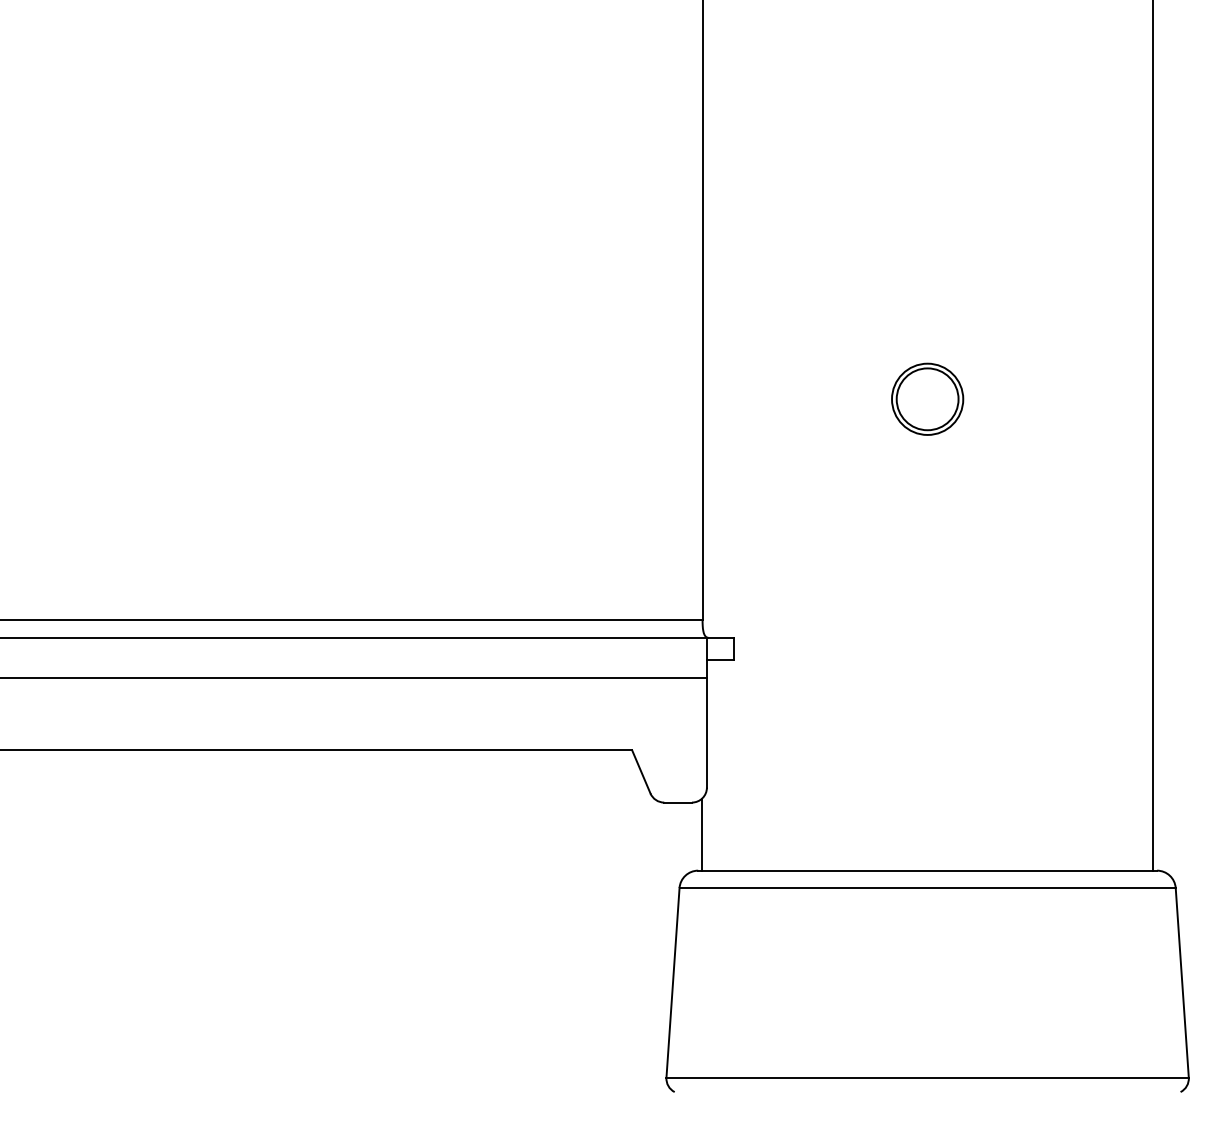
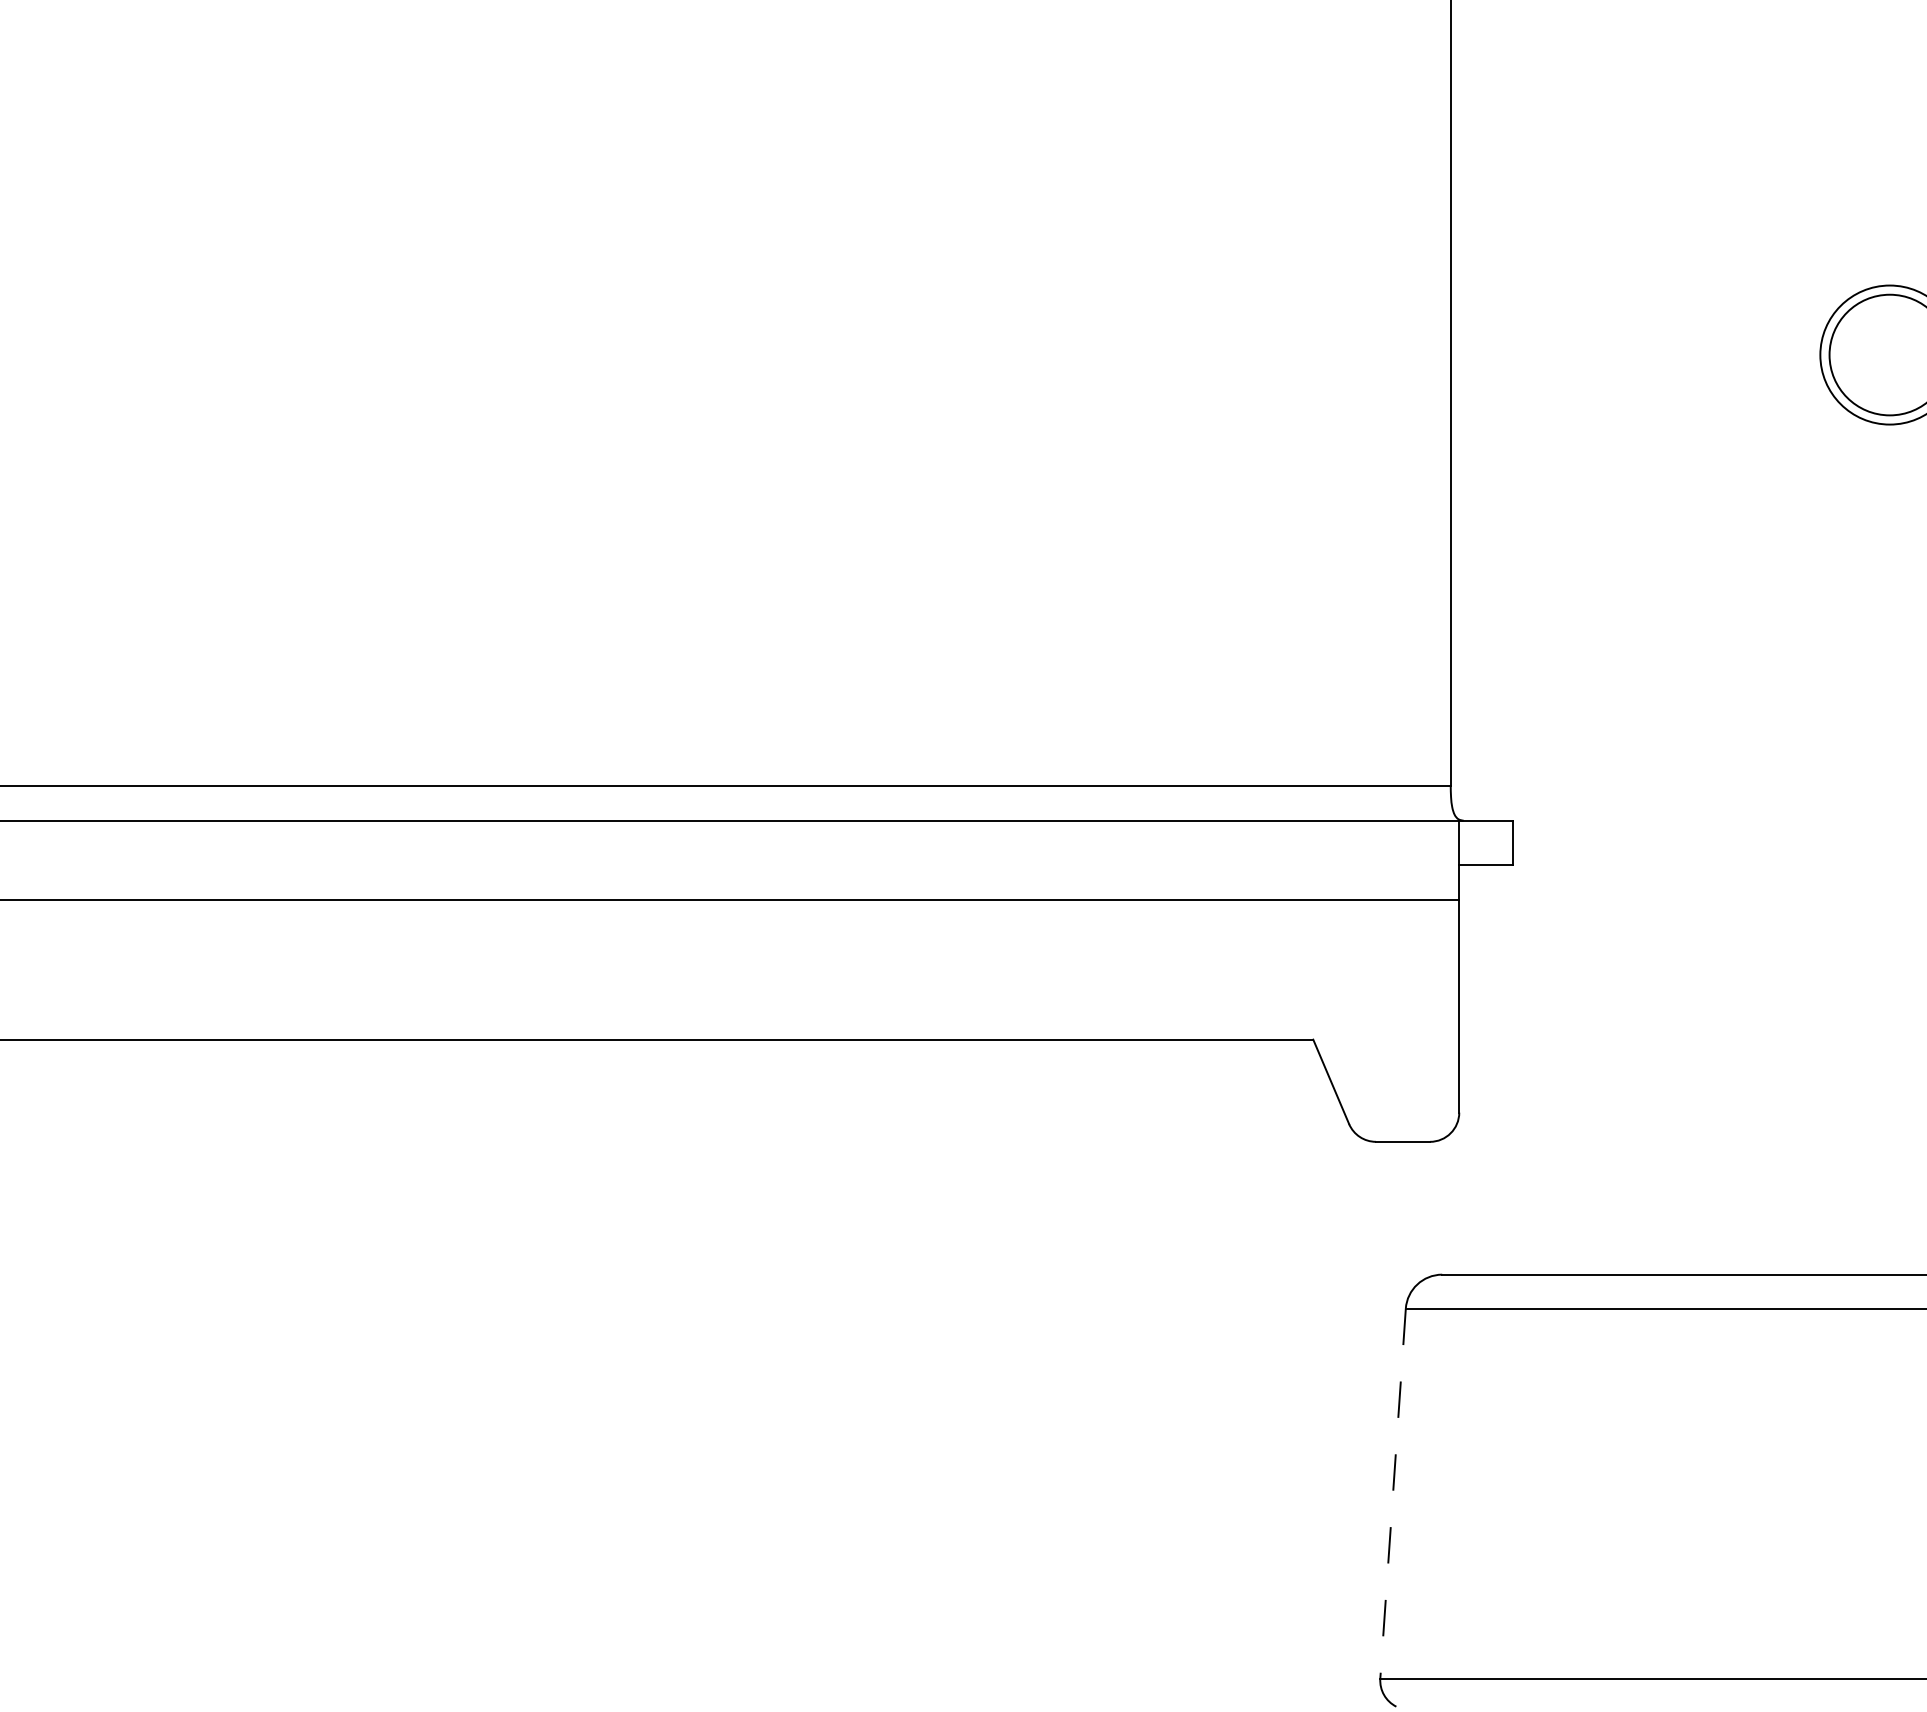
line: (701, 834) -> (1448, 1204), removed
line: (672, 983) -> (1392, 1494), solid -> dashed

